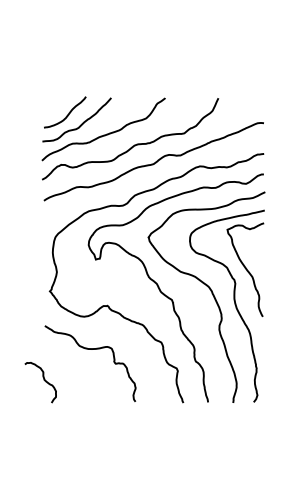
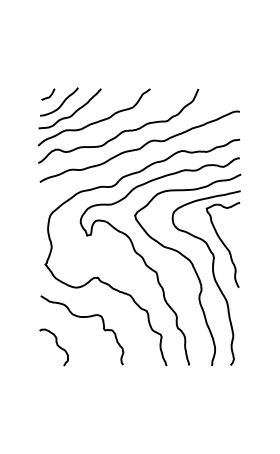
curve: (54, 105) -> (49, 95), added
curve: (43, 380) -> (56, 345), moved

